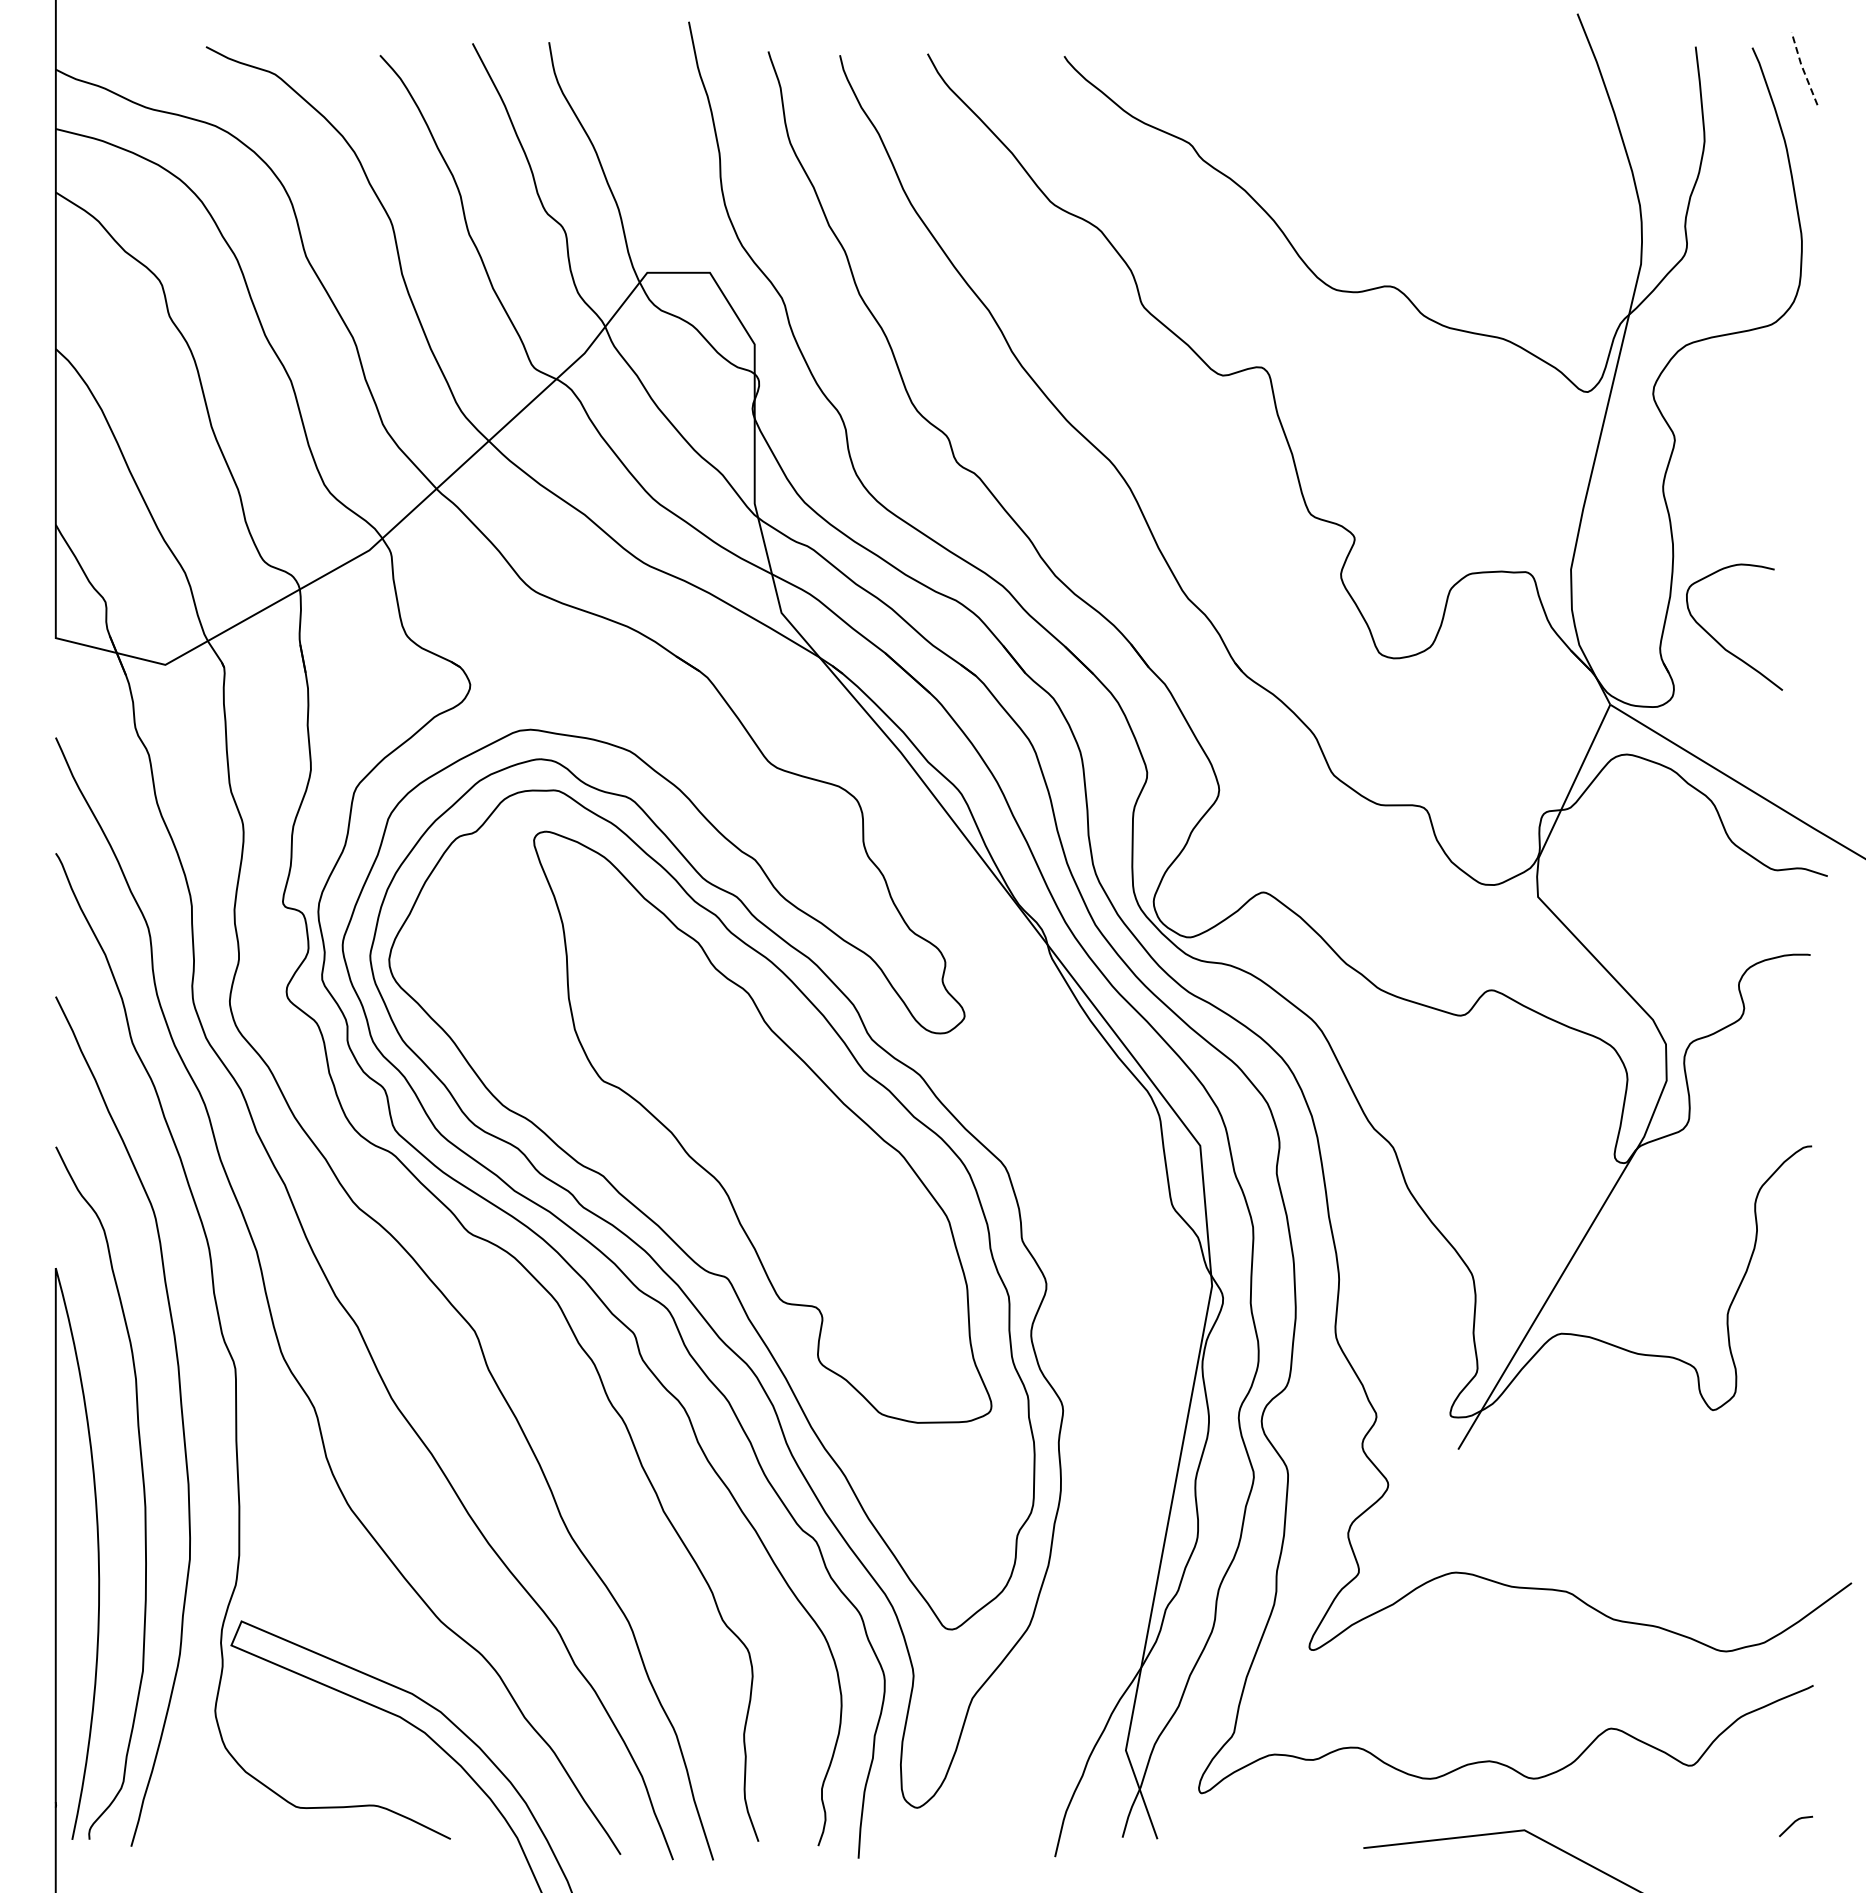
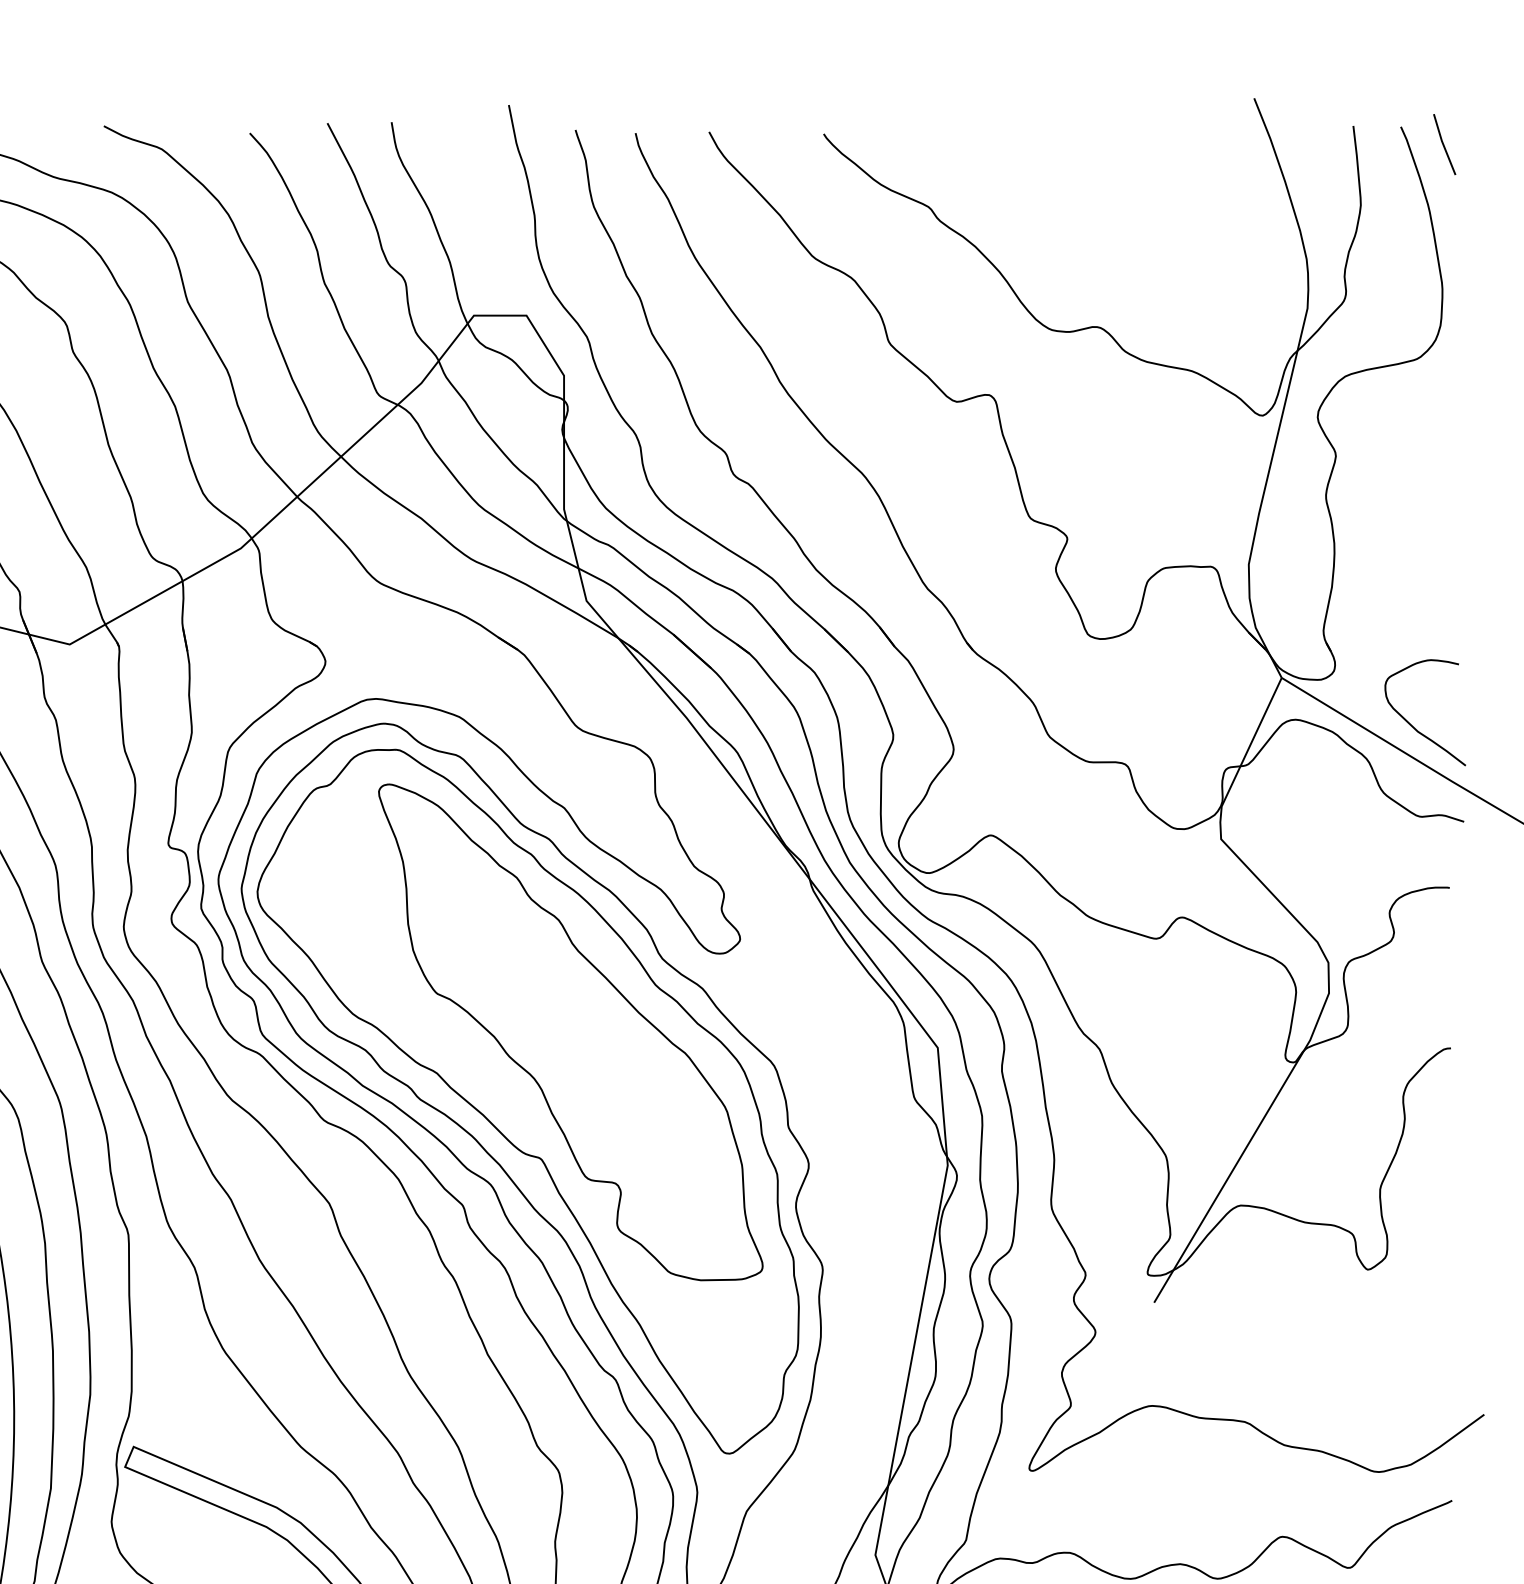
line: (1802, 68) -> (1442, 144), dashed -> solid
curve: (1718, 641) -> (1411, 724), moved

